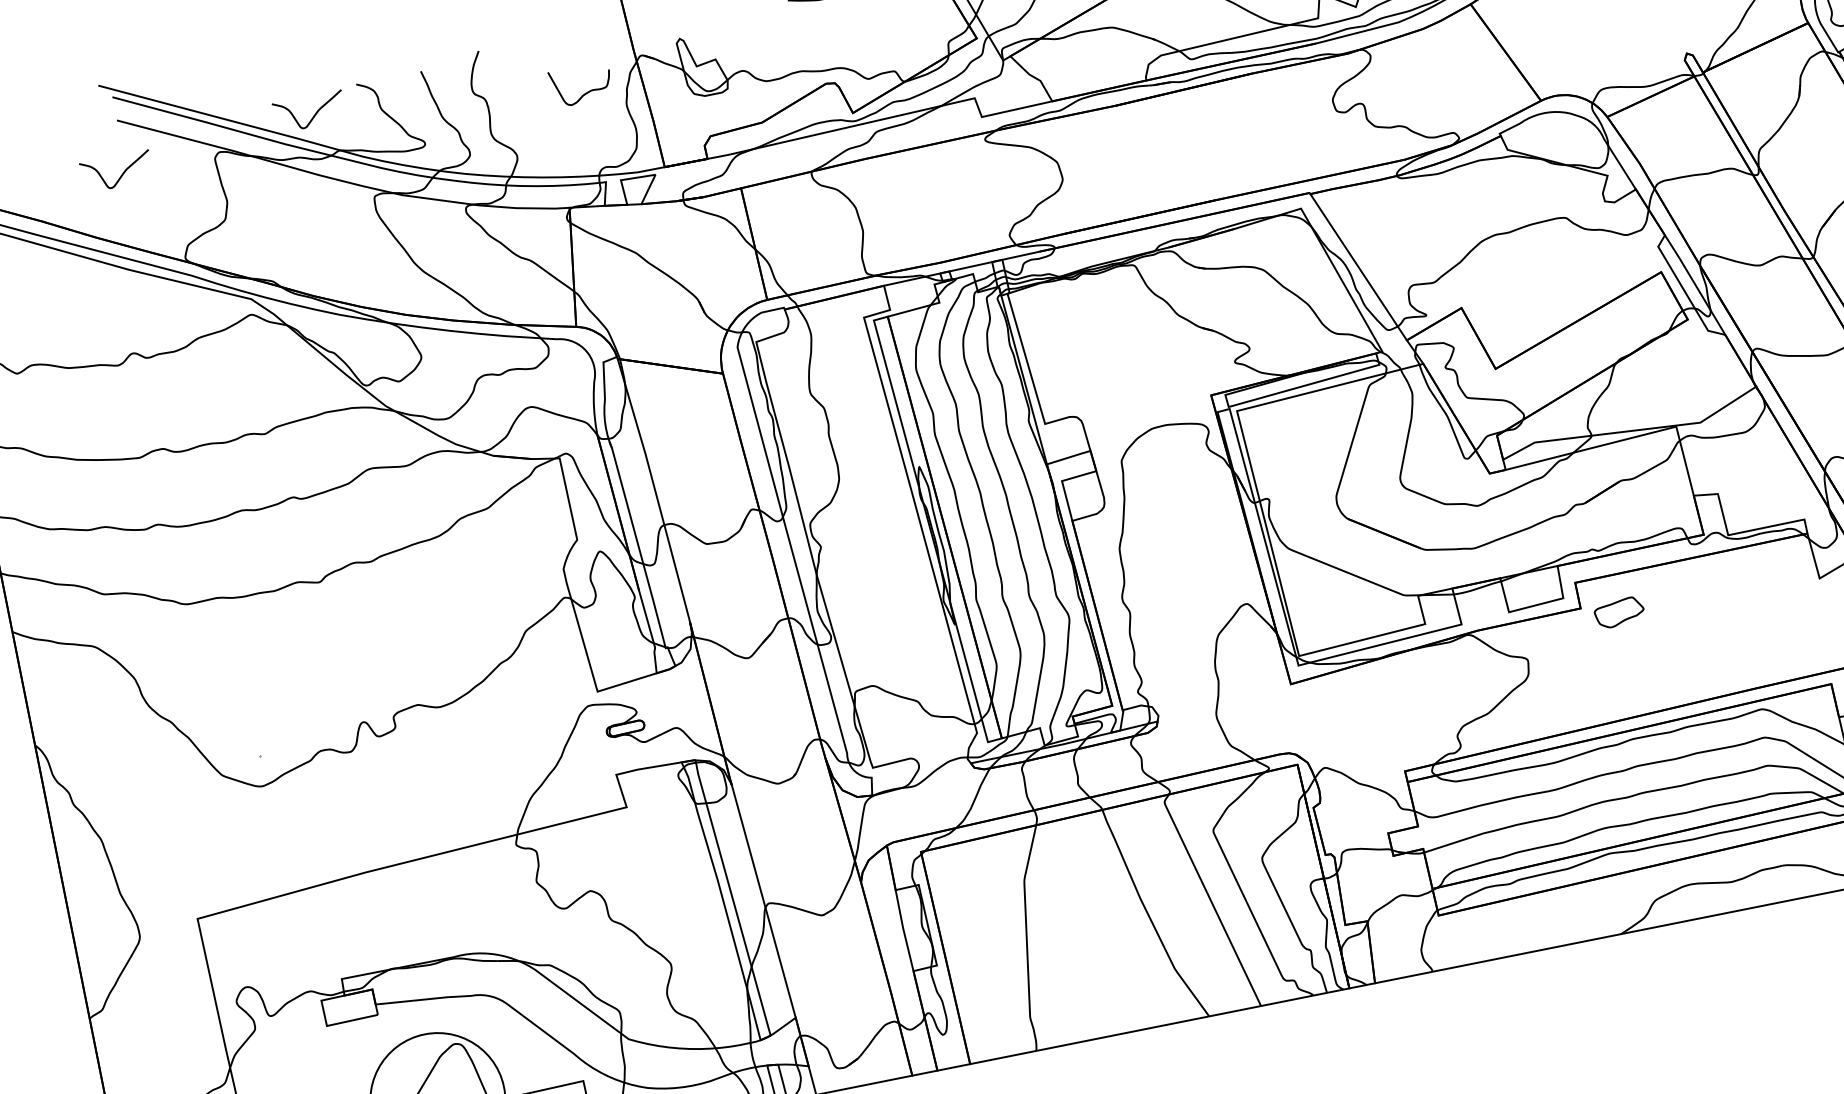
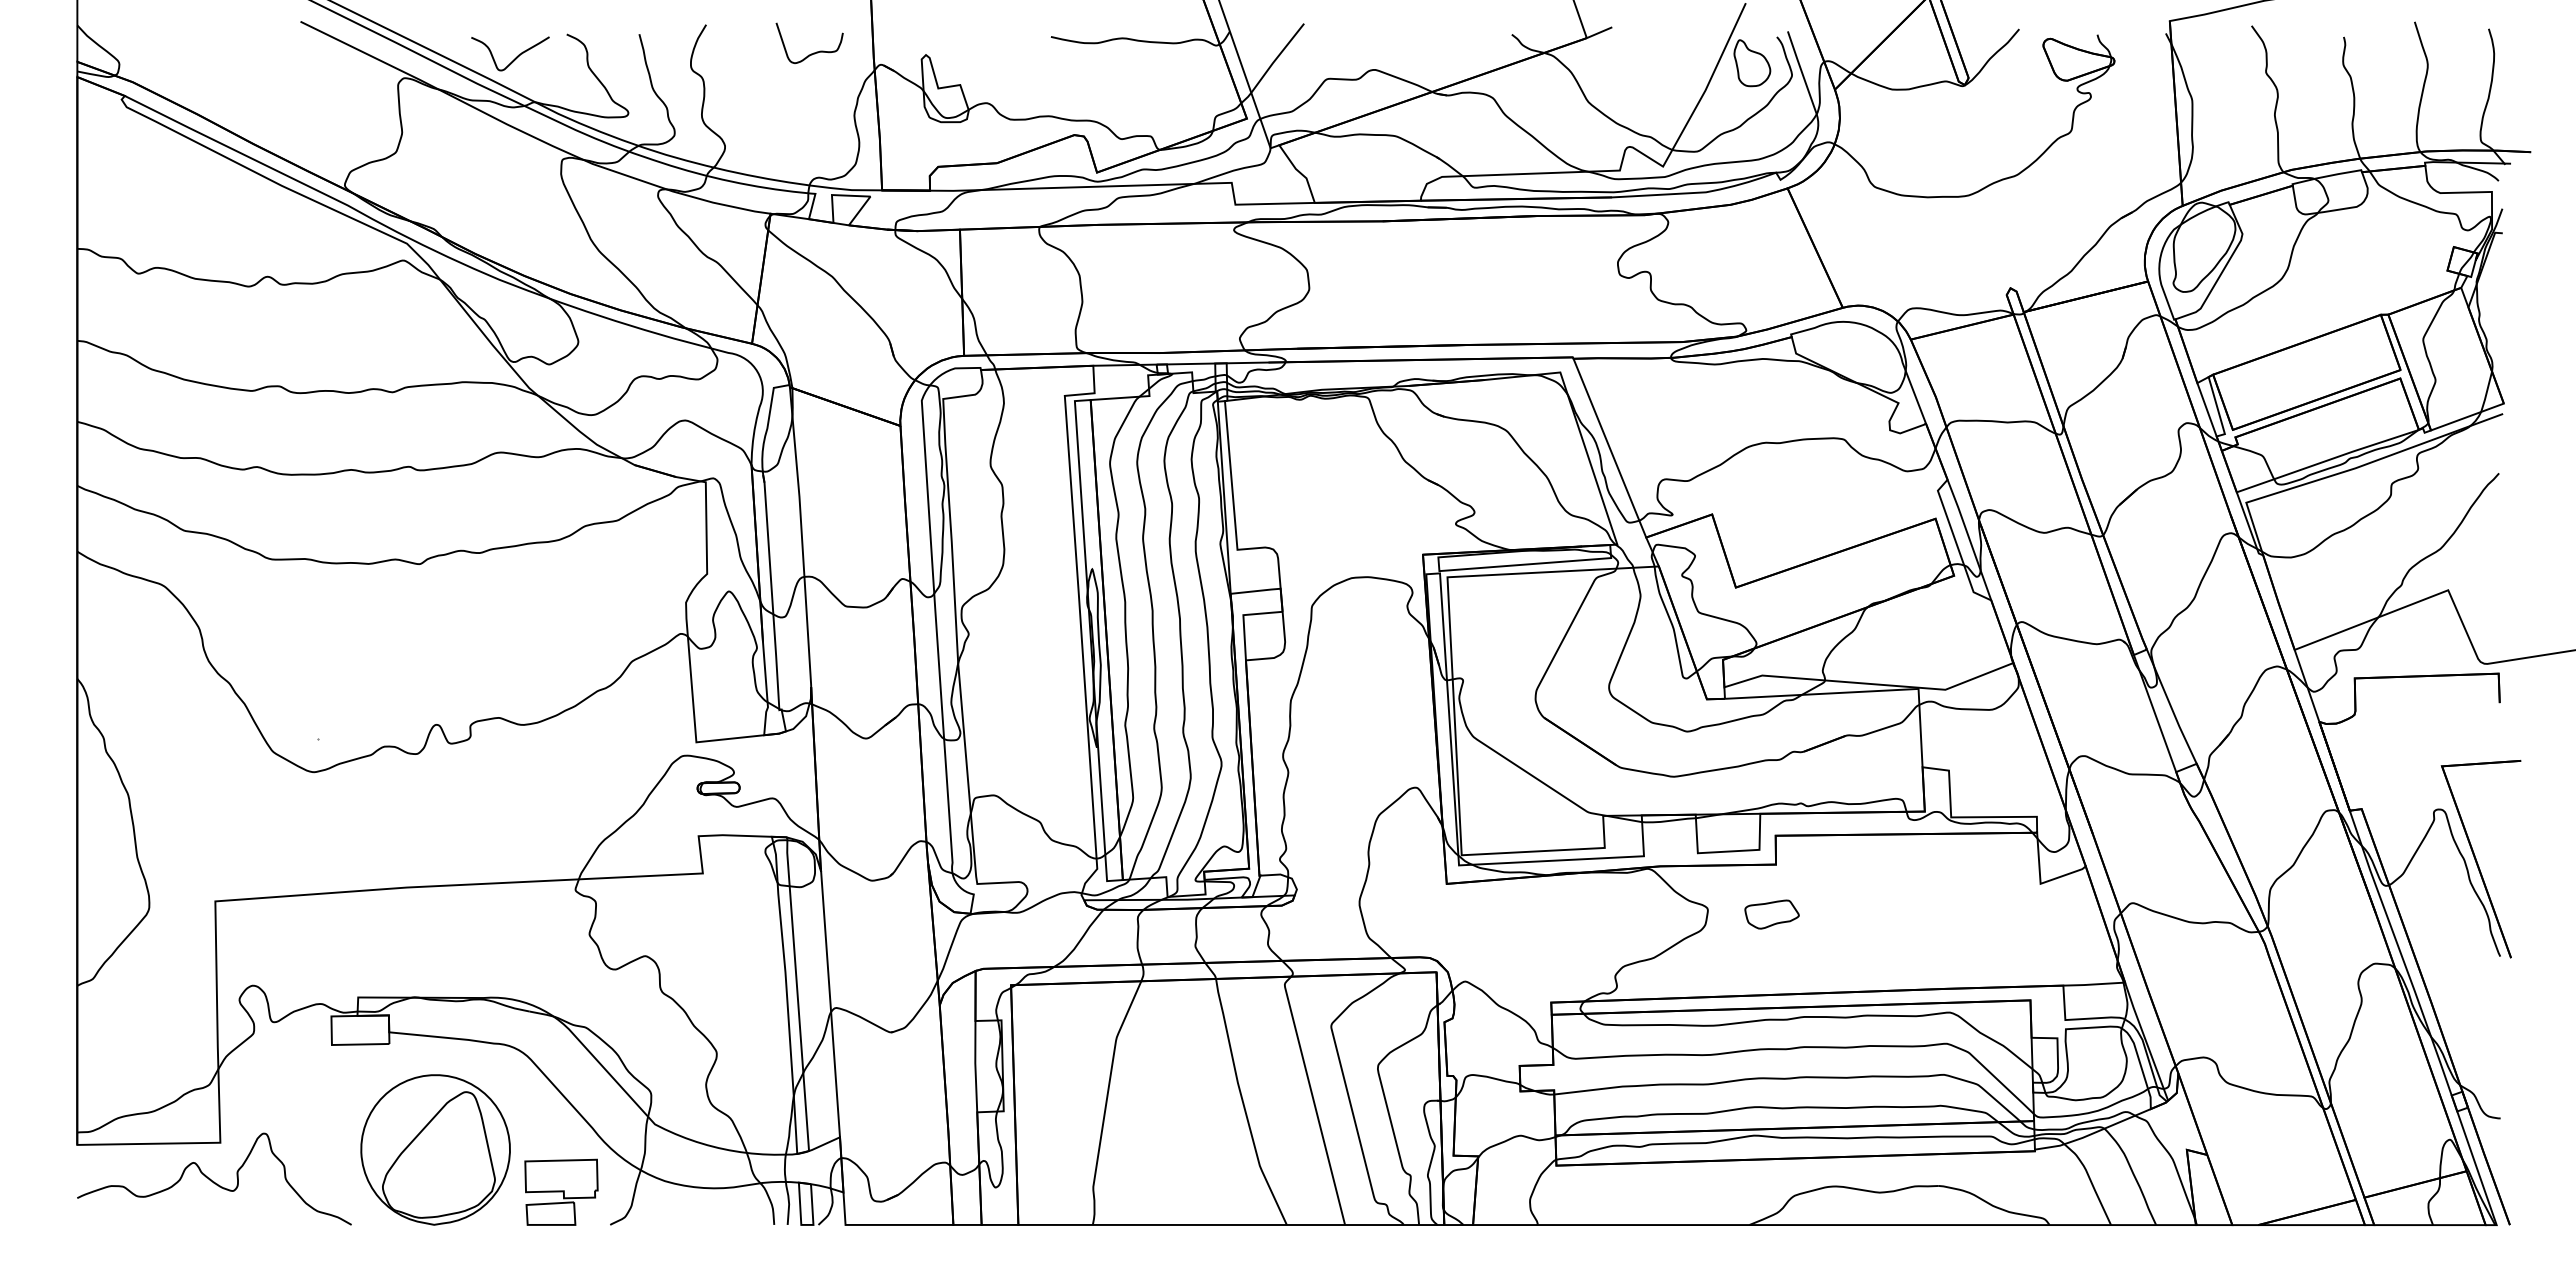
curve: (586, 92) -> (813, 52), moved
curve: (122, 173) -> (294, 80), removed
part: (1618, 612) -> (1771, 914), moved

